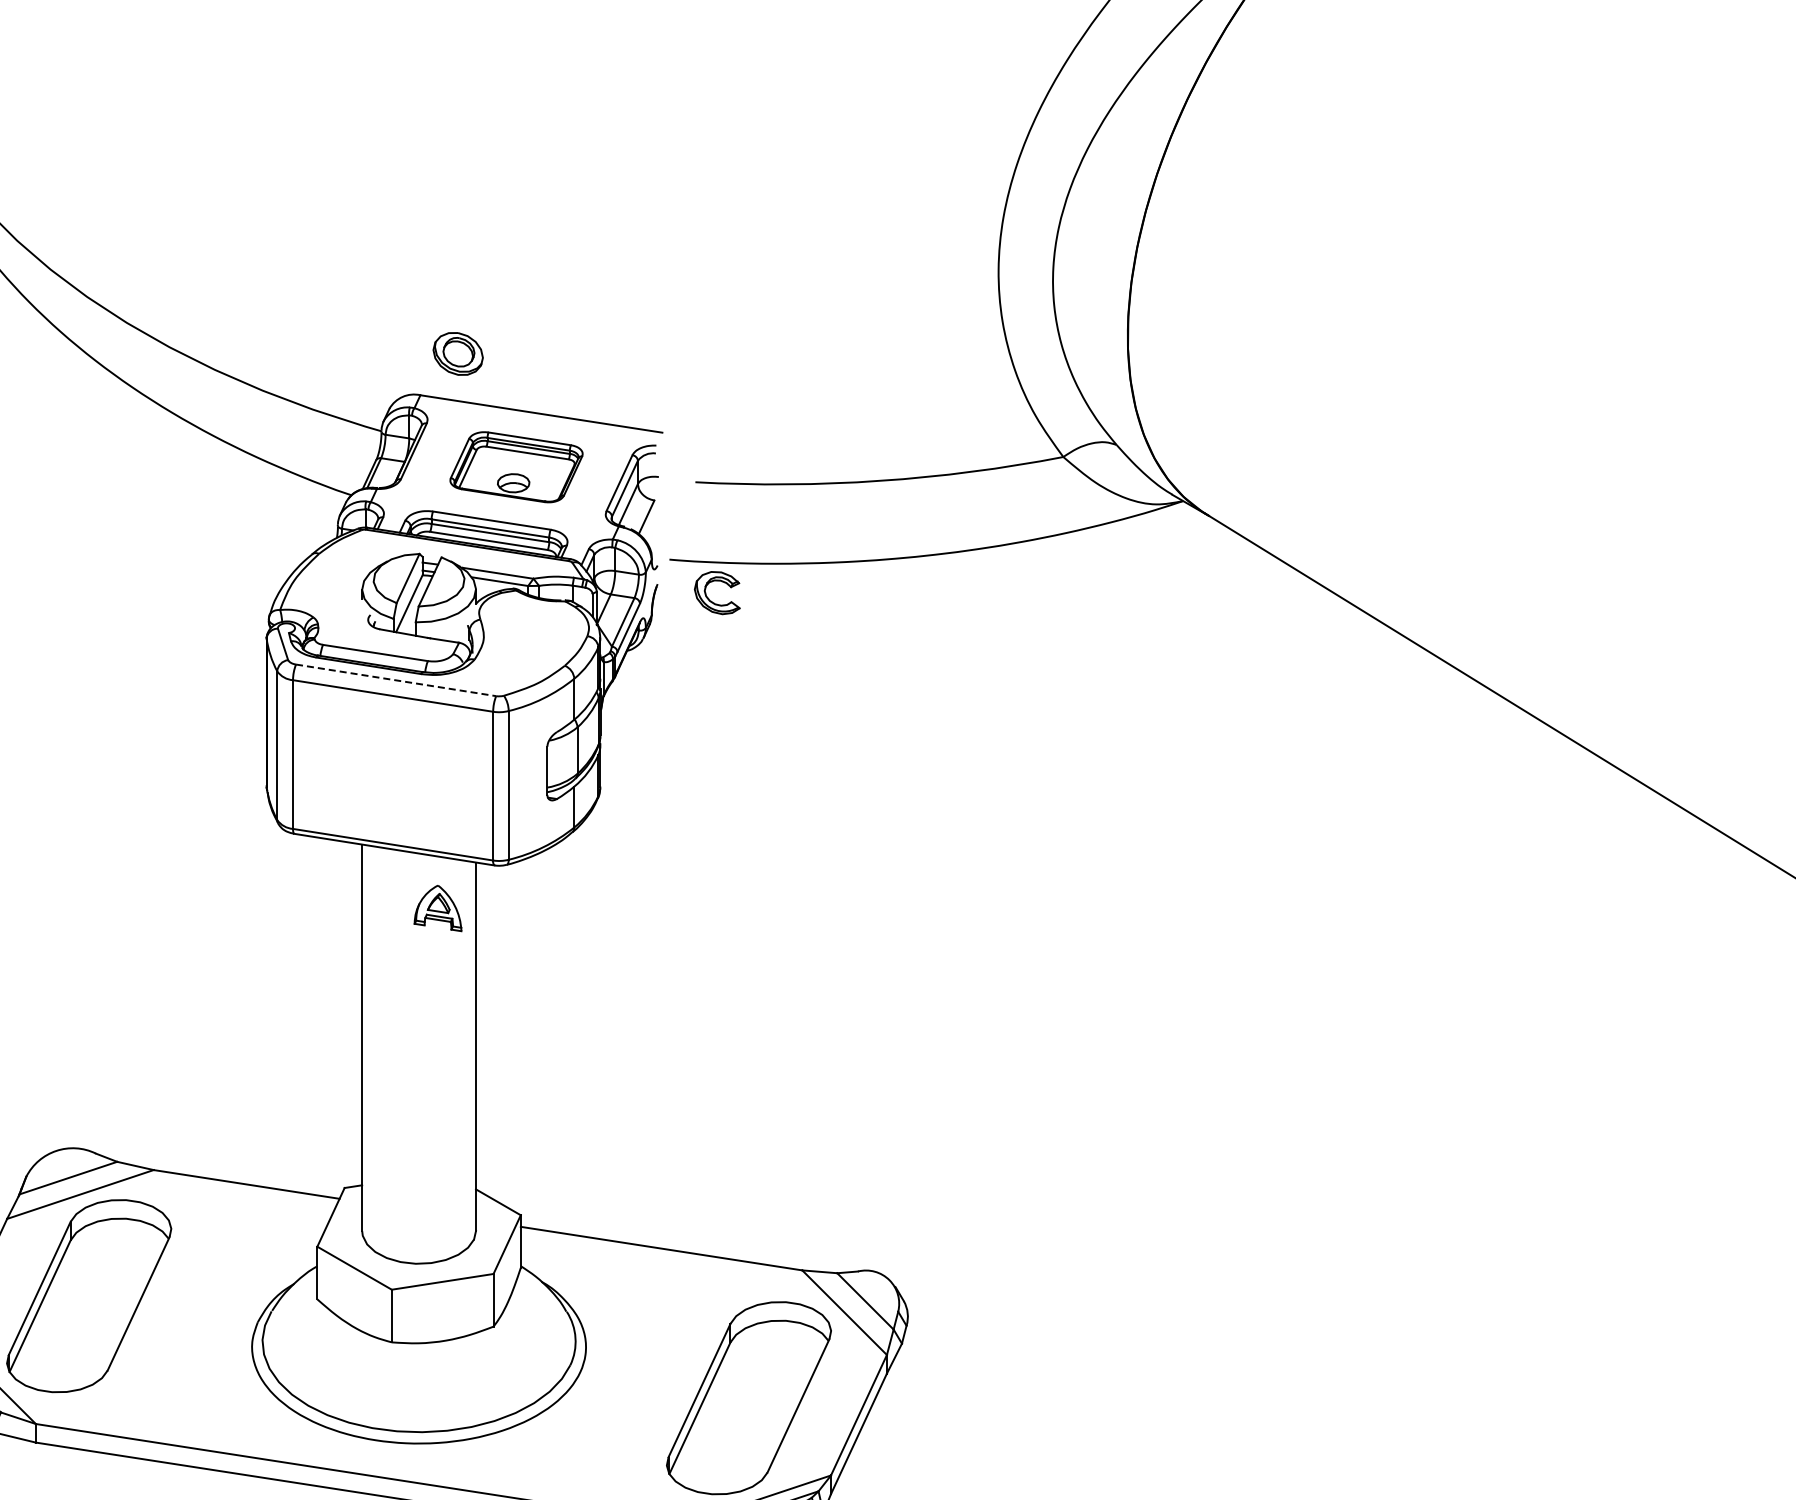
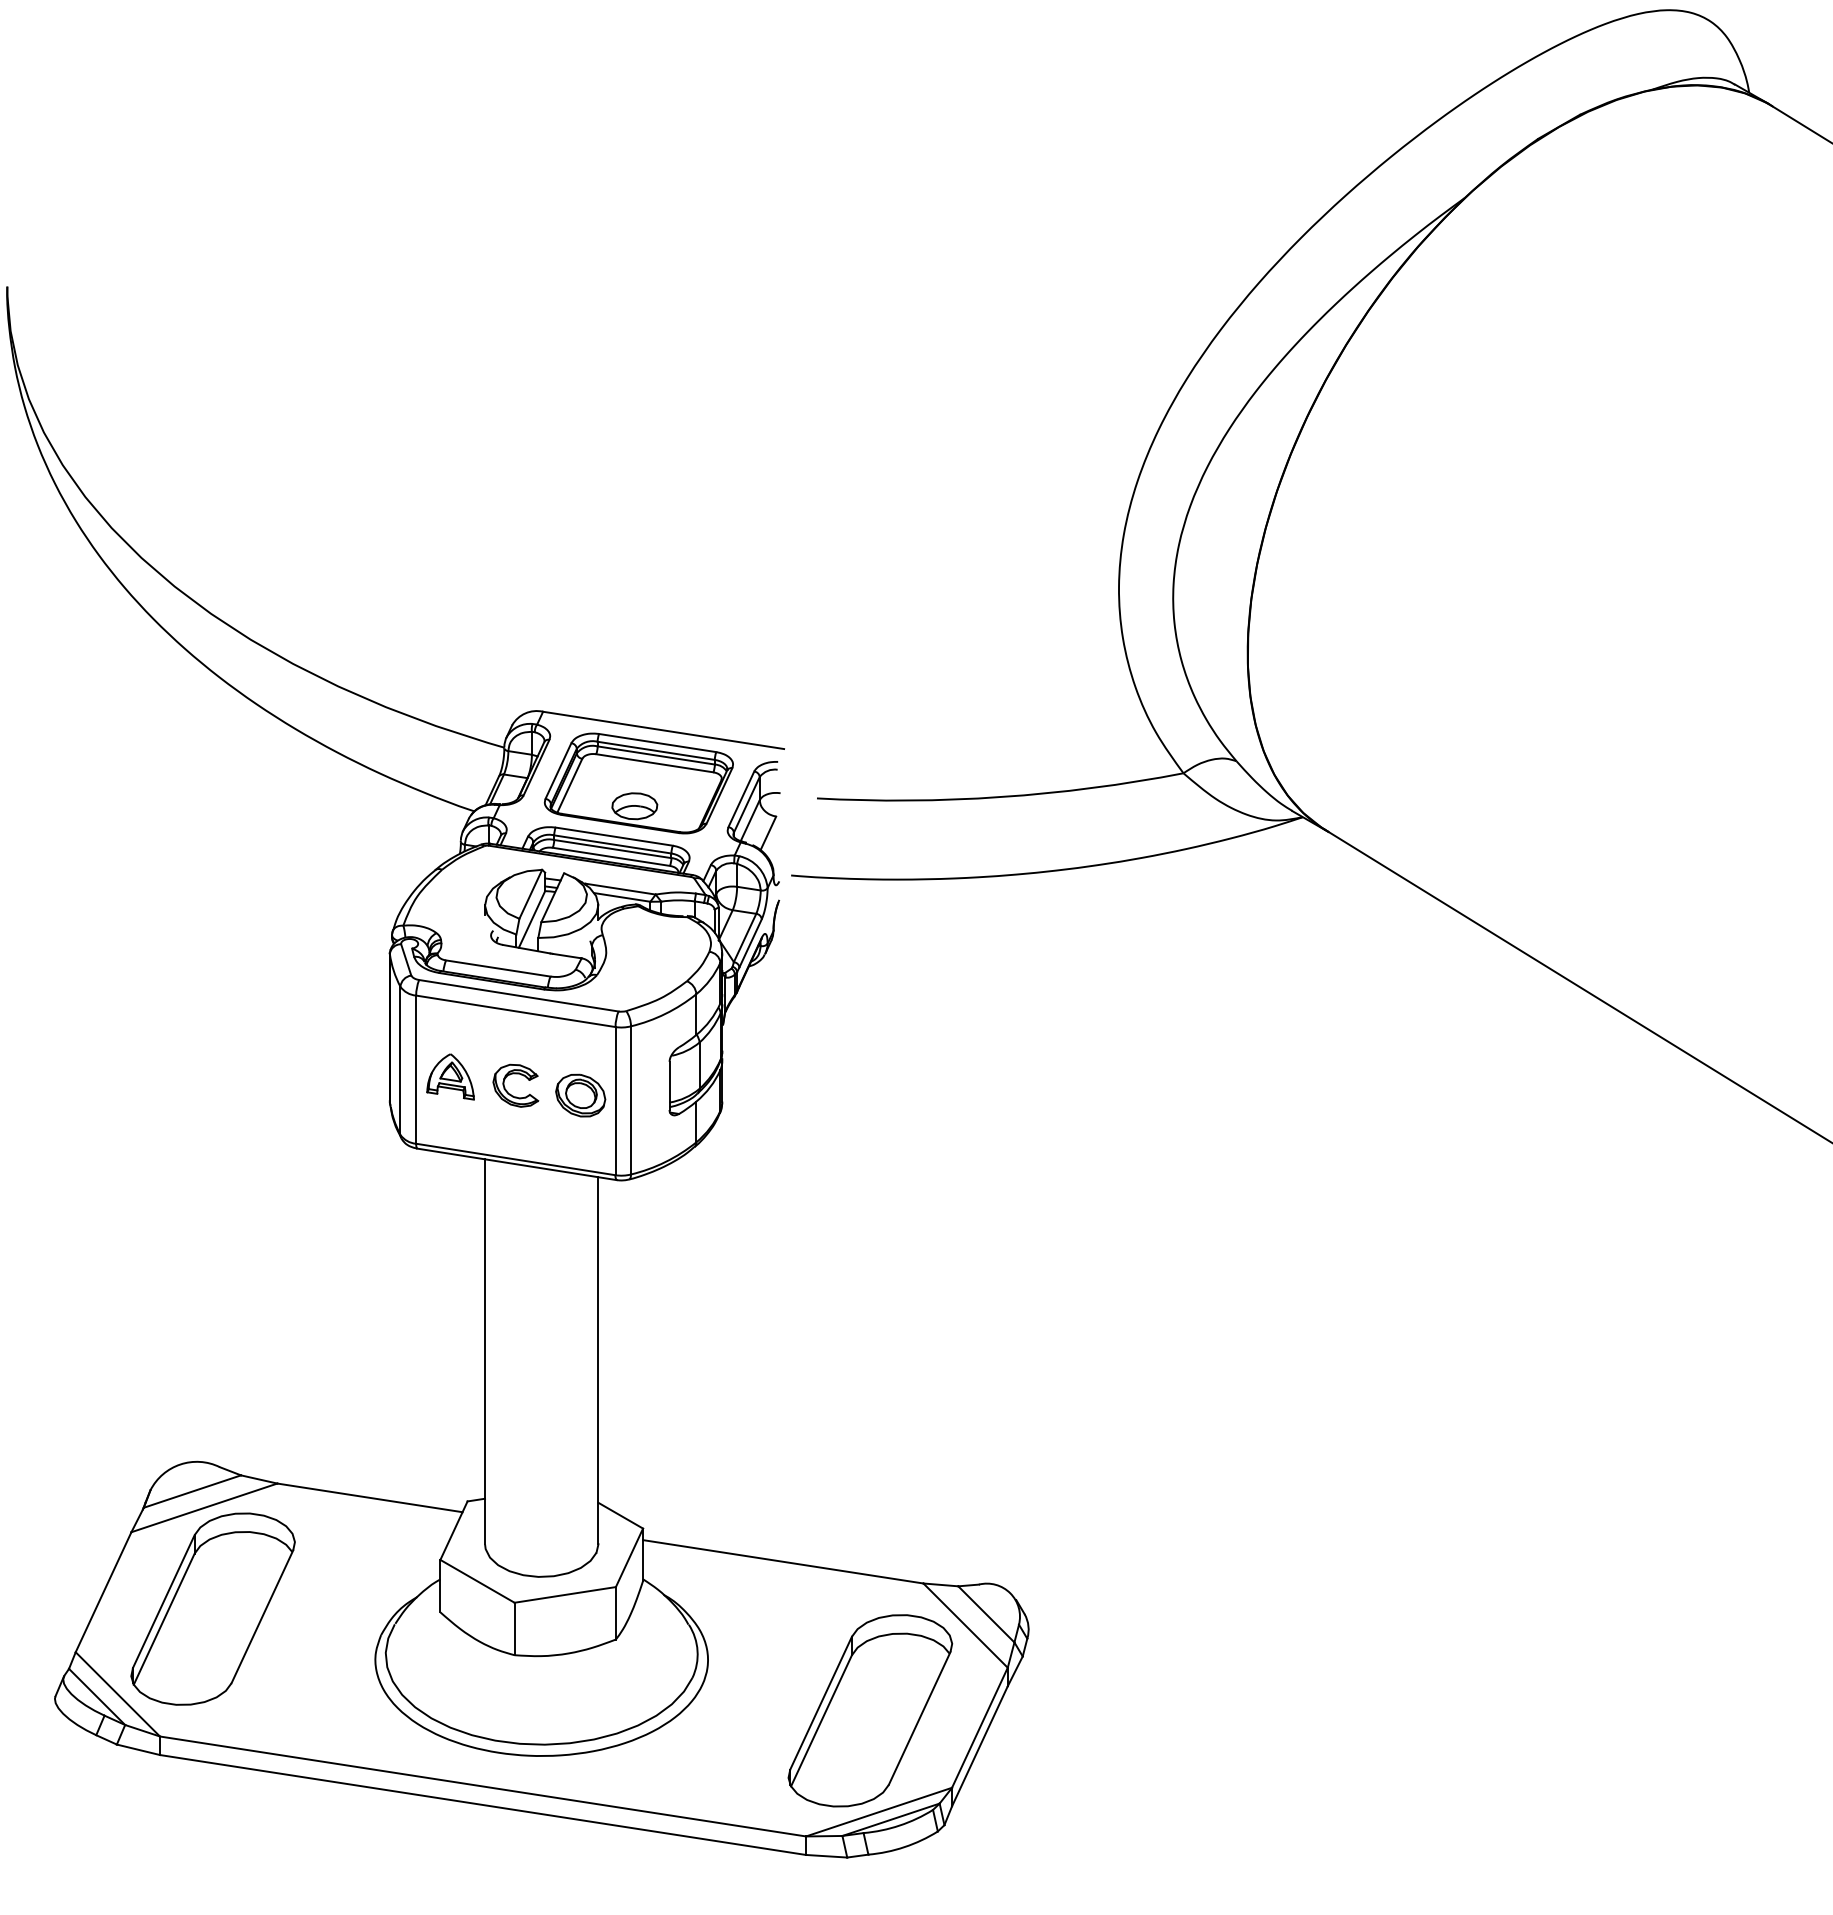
part: (458, 353) -> (580, 1095), moved
part: (516, 467) -> (638, 783), size x1.43
part: (708, 597) -> (507, 1090), moved
line: (395, 680) -> (518, 995), dashed -> solid
part: (437, 907) -> (450, 1076), moved

